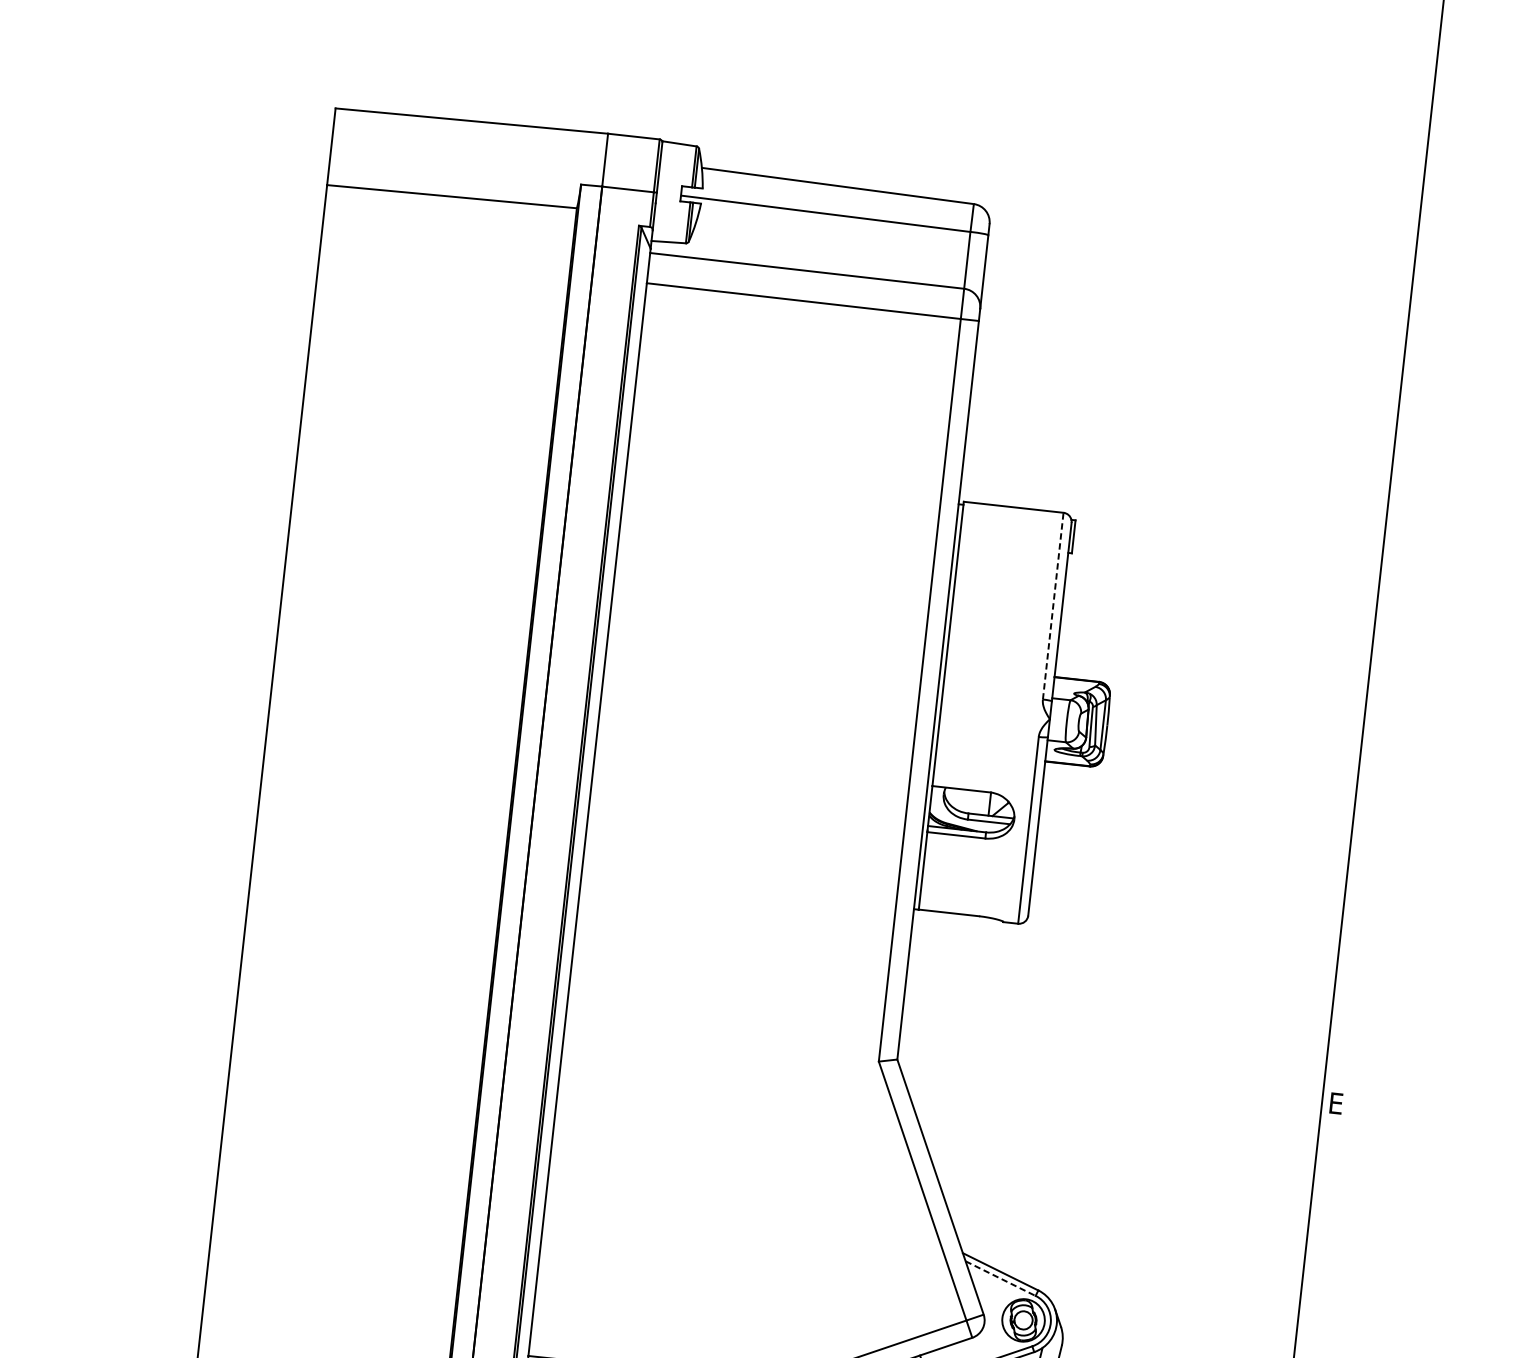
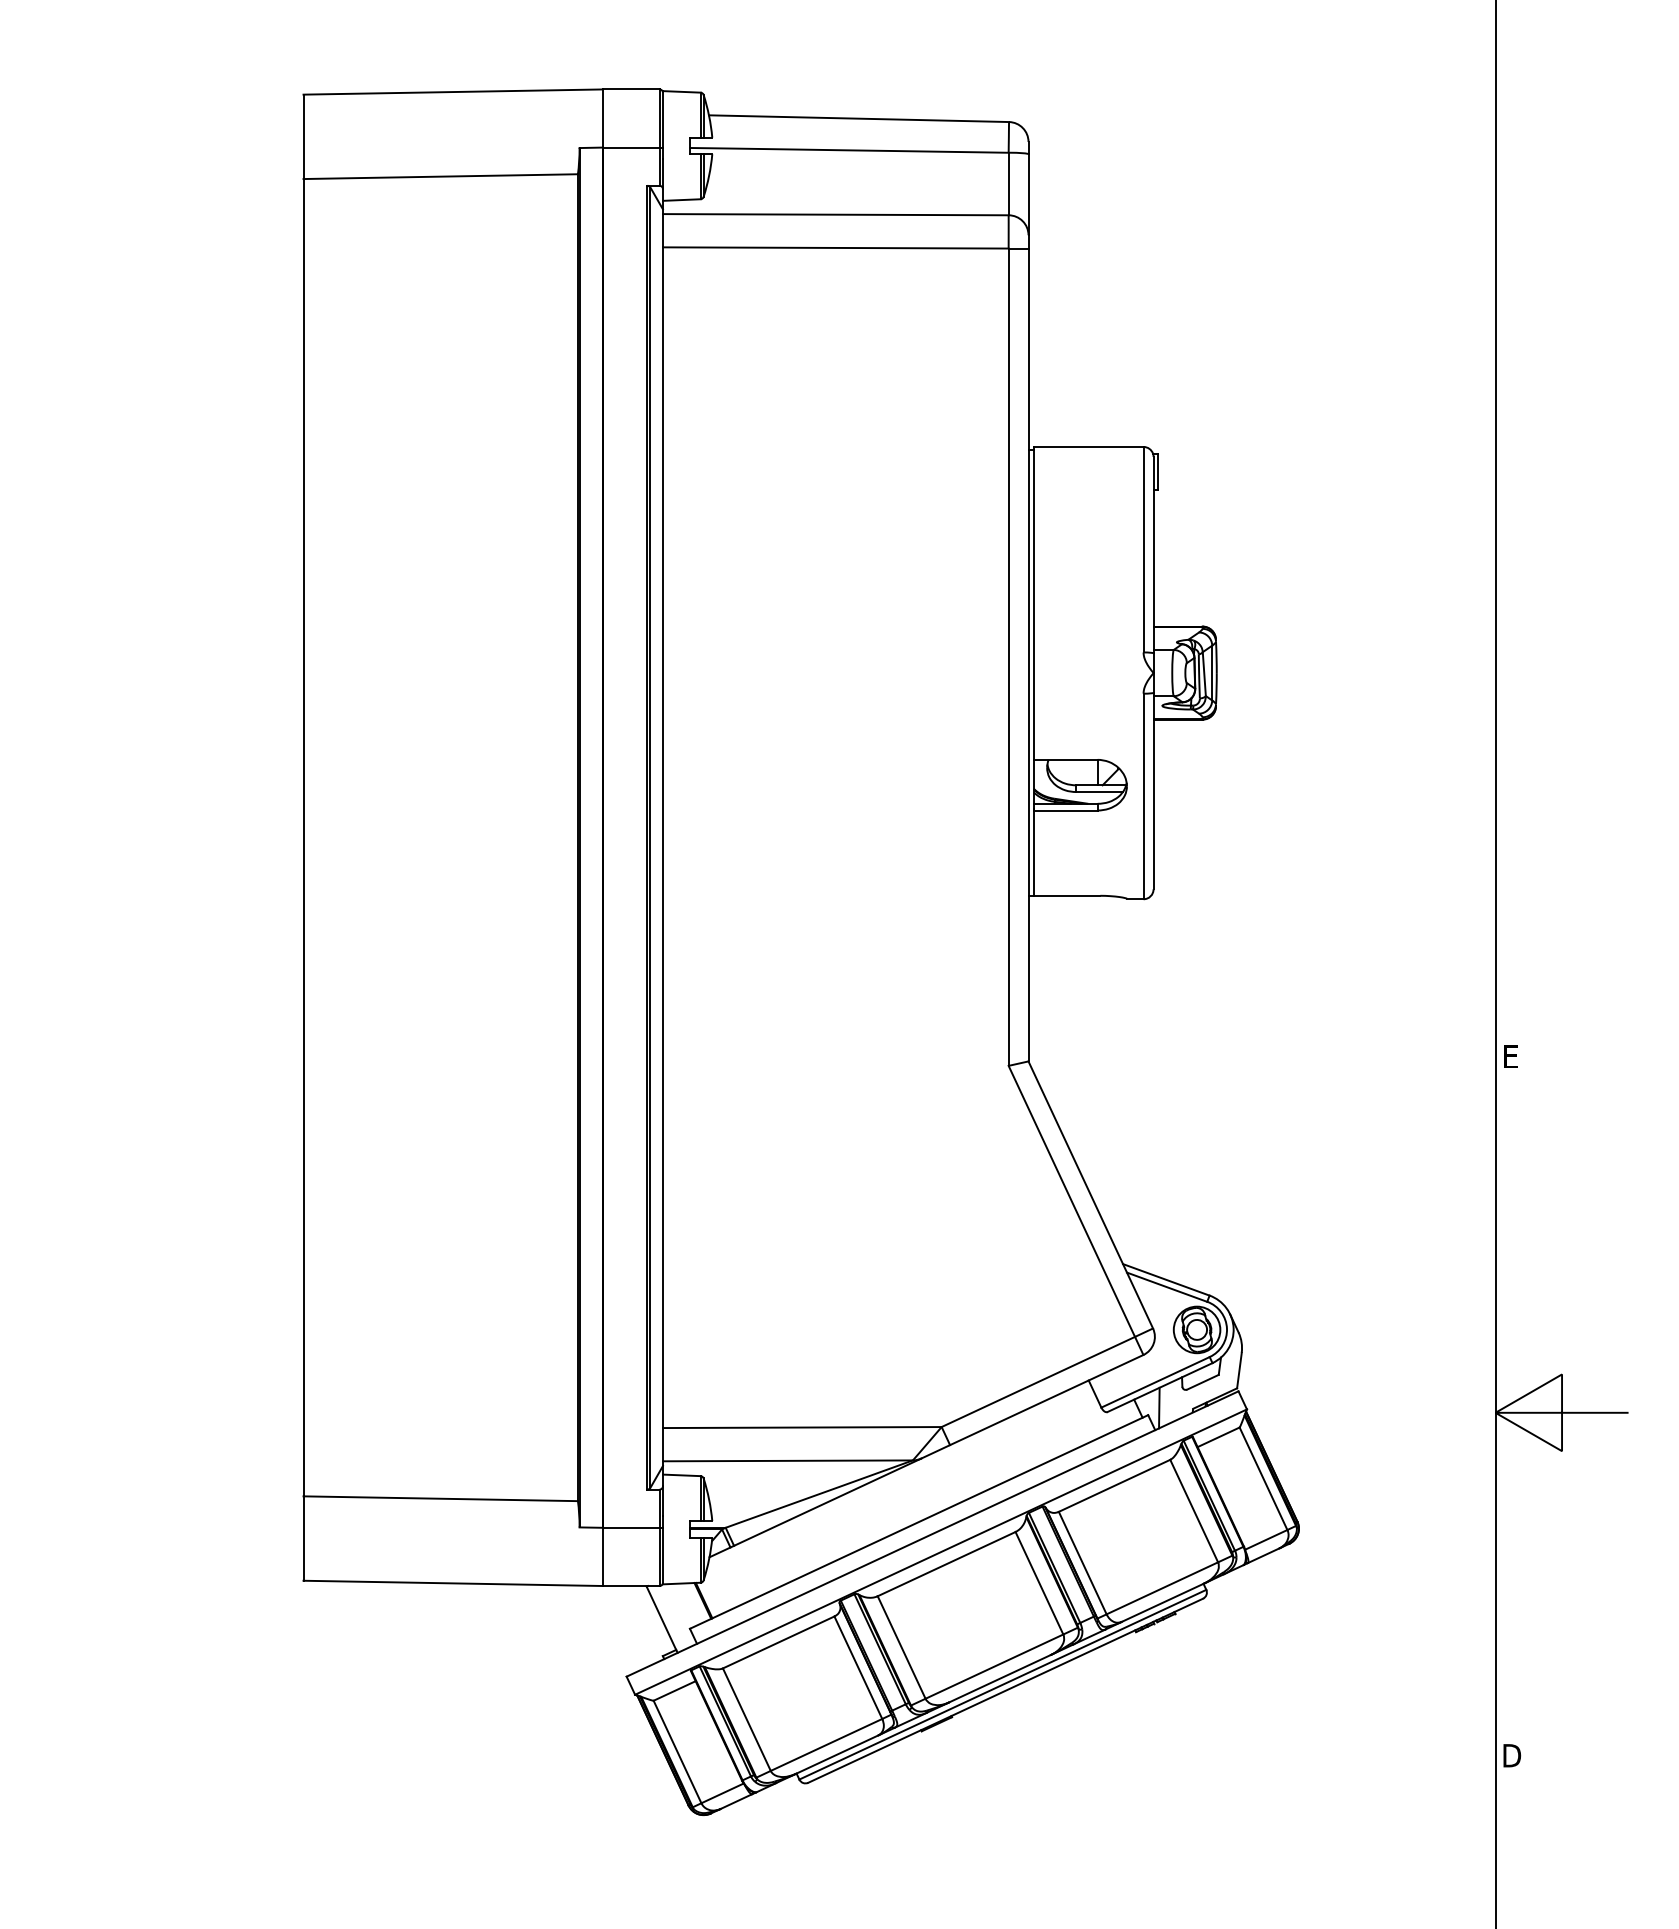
line: (1053, 605) -> (1143, 549), dashed -> solid
line: (1000, 1278) -> (1167, 1287), dashed -> solid

